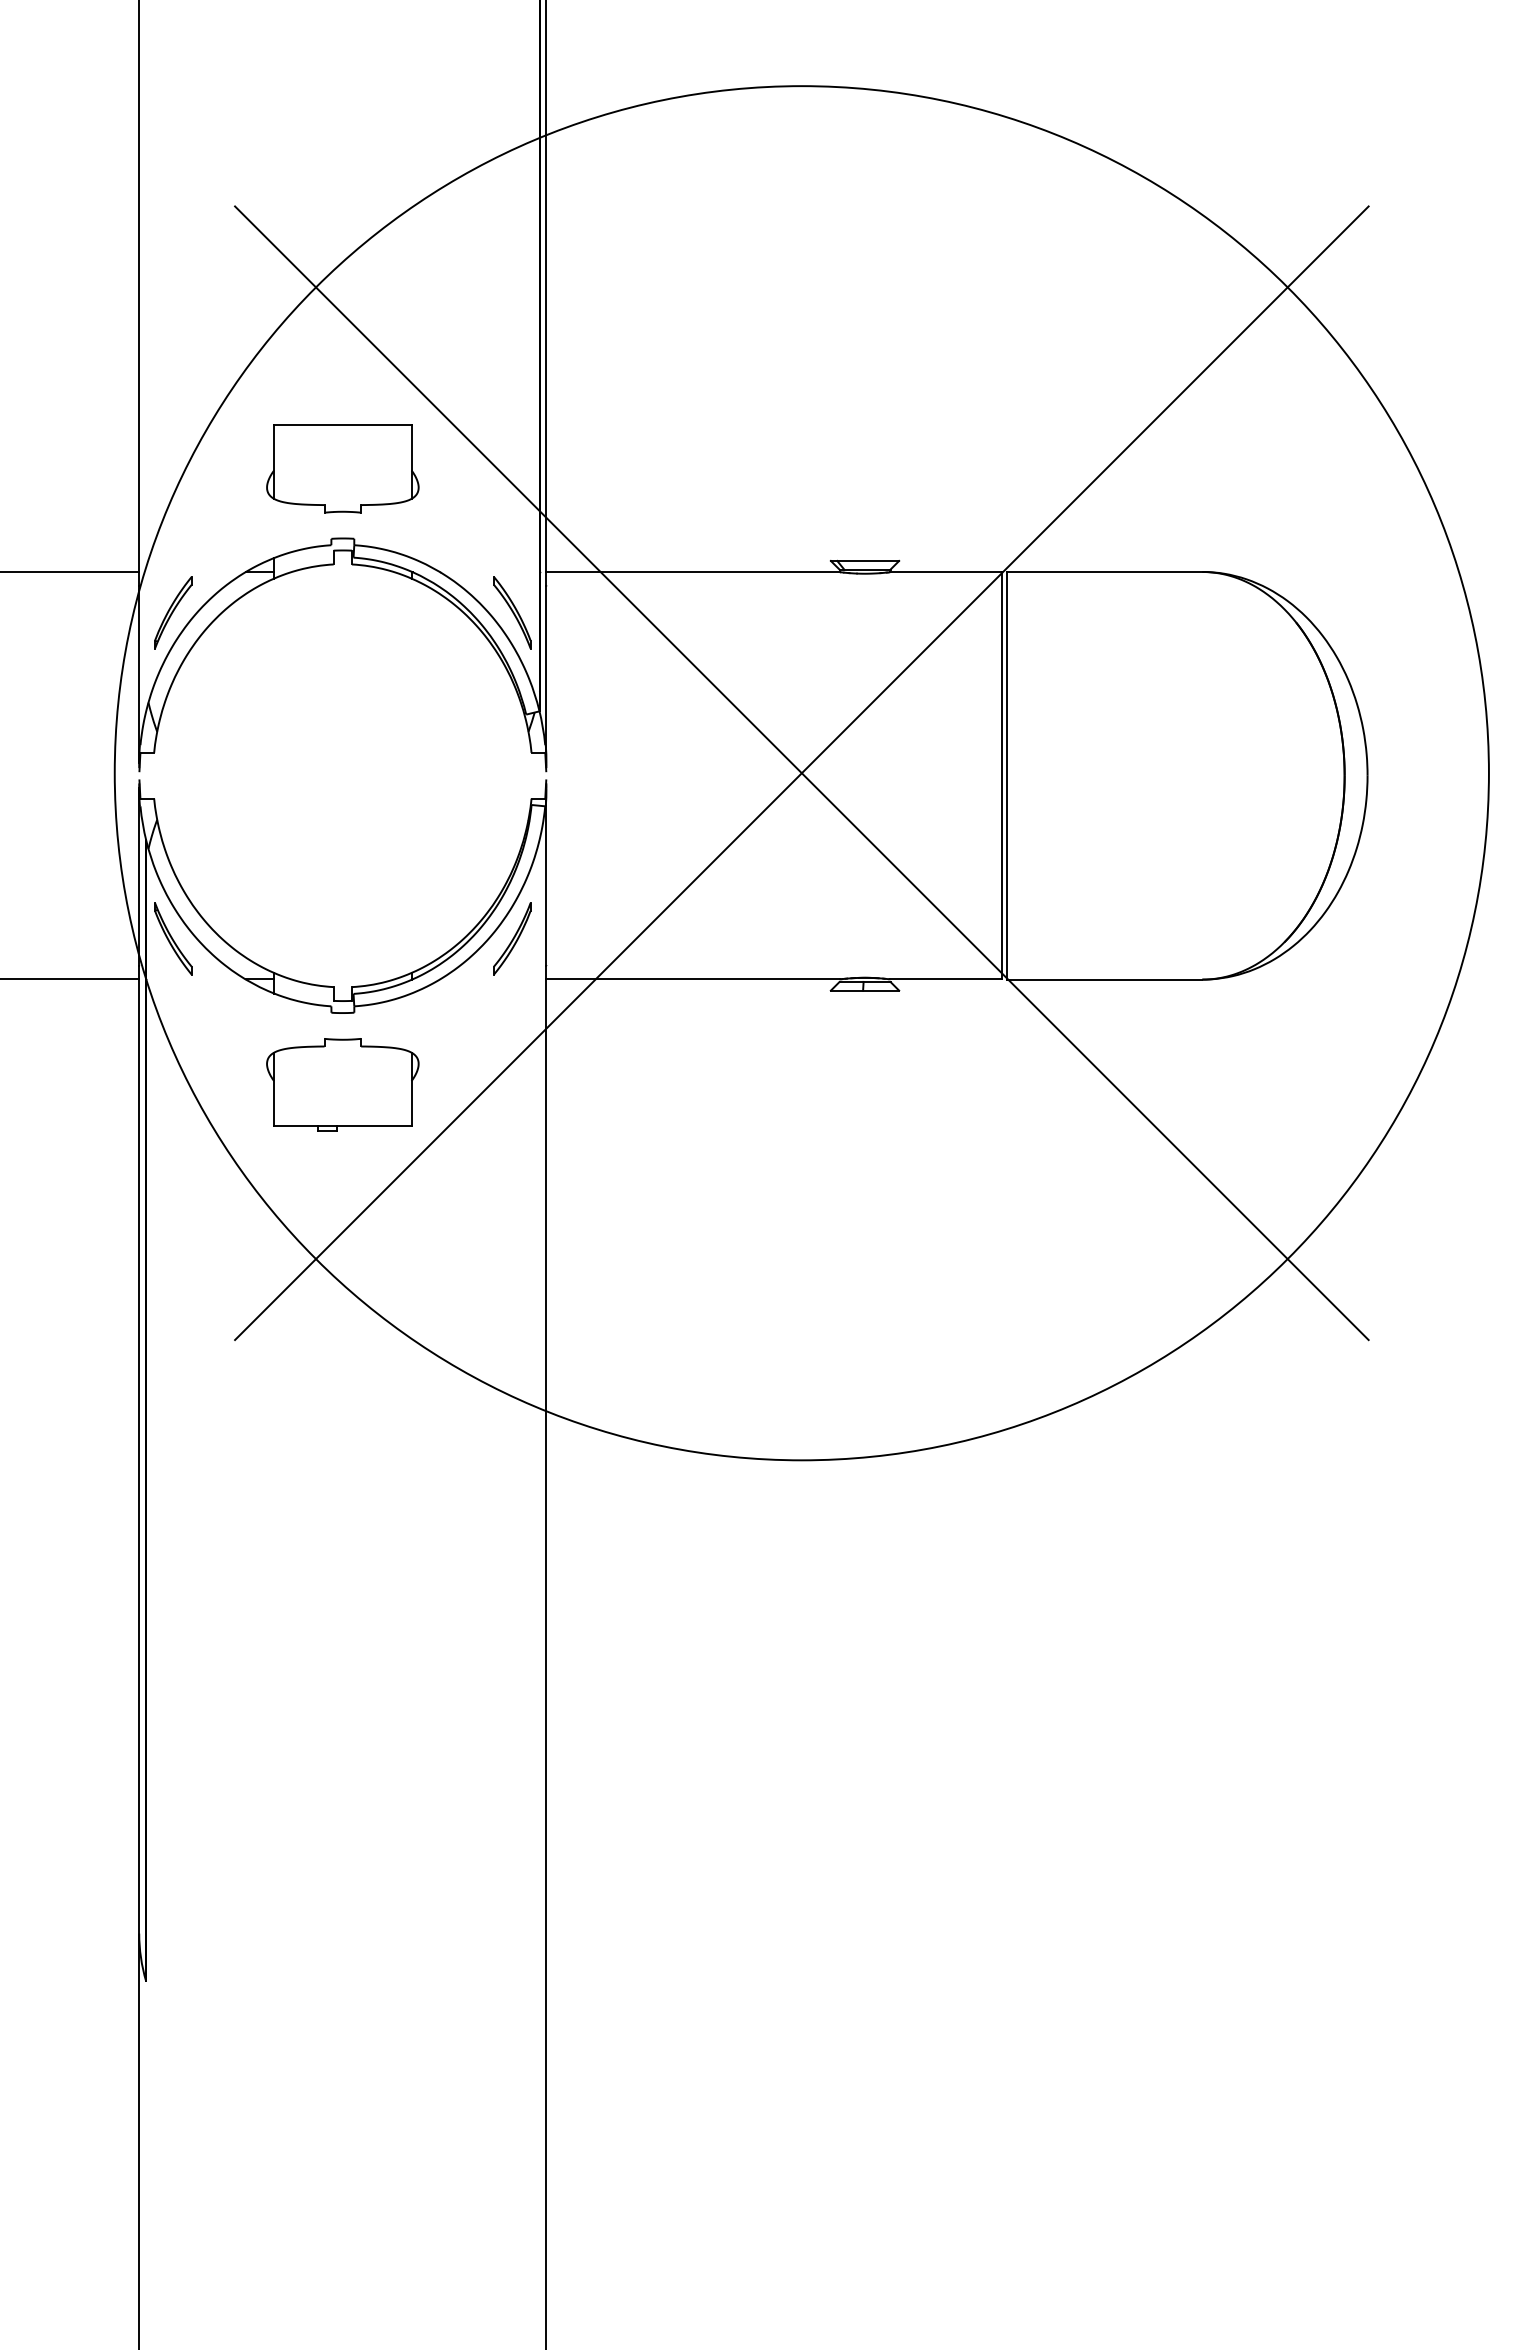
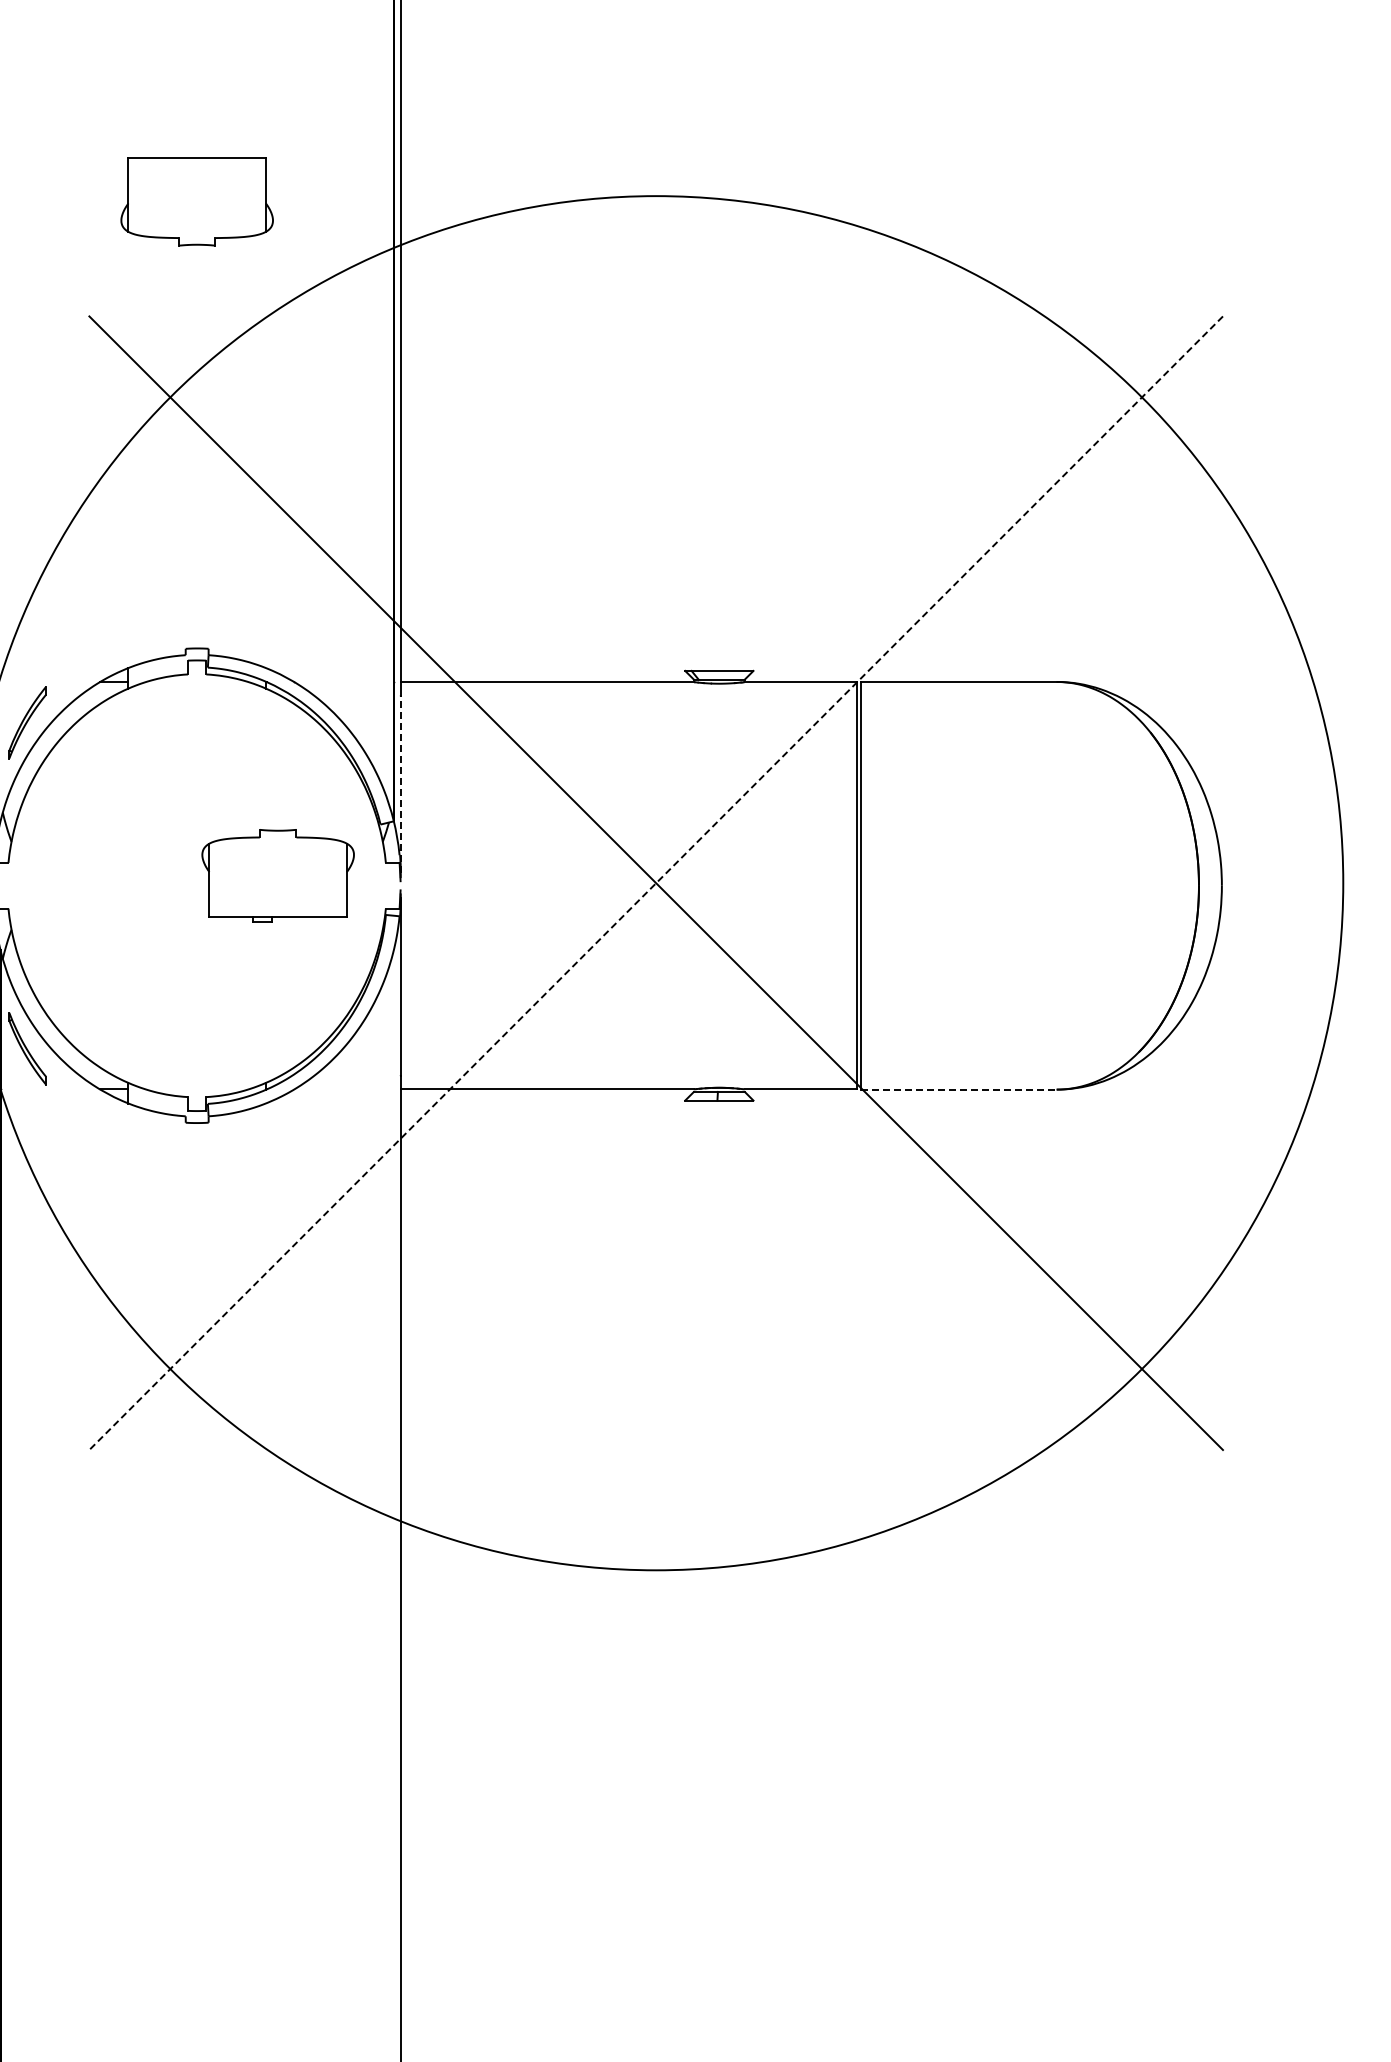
part: (342, 468) -> (196, 201), moved
part: (512, 612) -> (366, 722), removed
line: (546, 674) -> (400, 784), solid -> dashed
line: (801, 773) -> (655, 883), solid -> dashed
part: (512, 938) -> (366, 1048), removed
line: (1104, 979) -> (958, 1089), solid -> dashed
part: (342, 1084) -> (277, 875), moved

